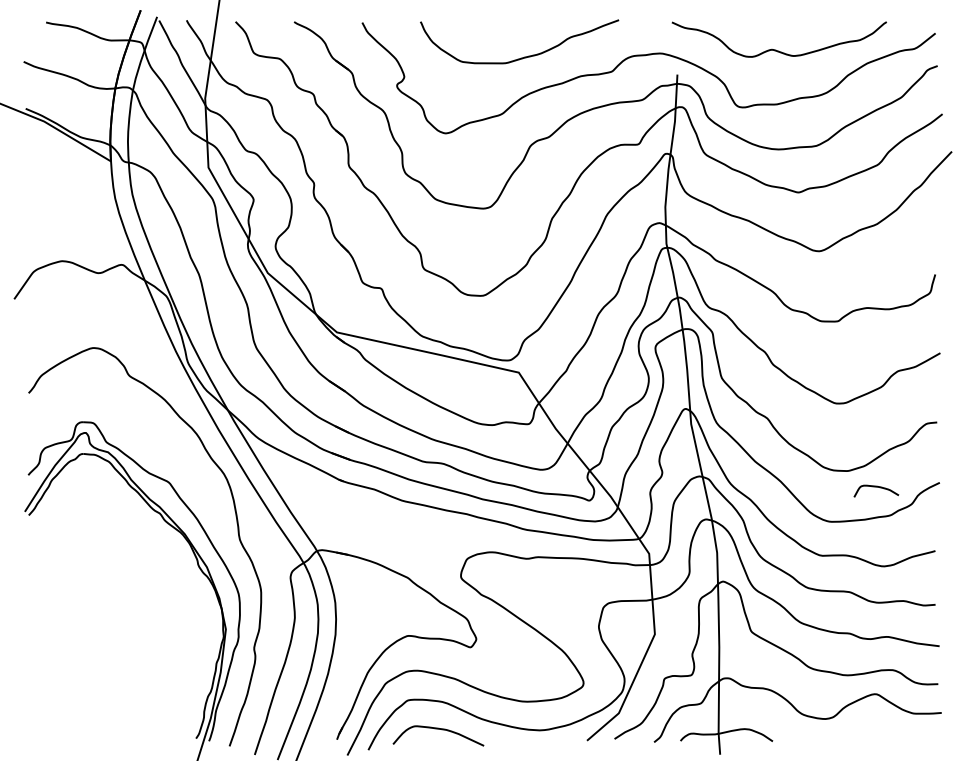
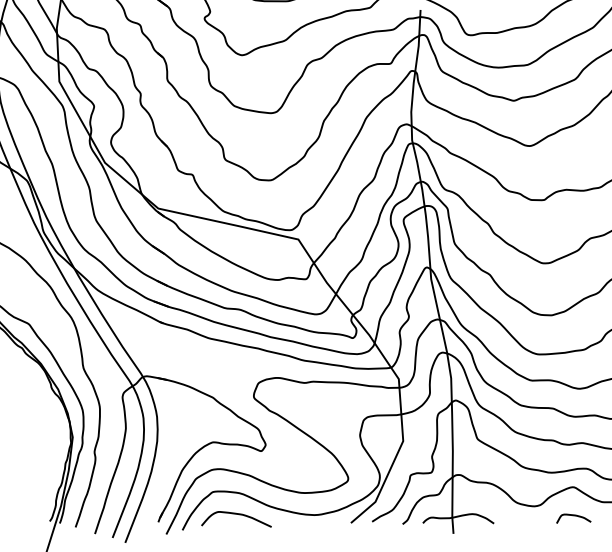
curve: (876, 487) -> (573, 515), moved

